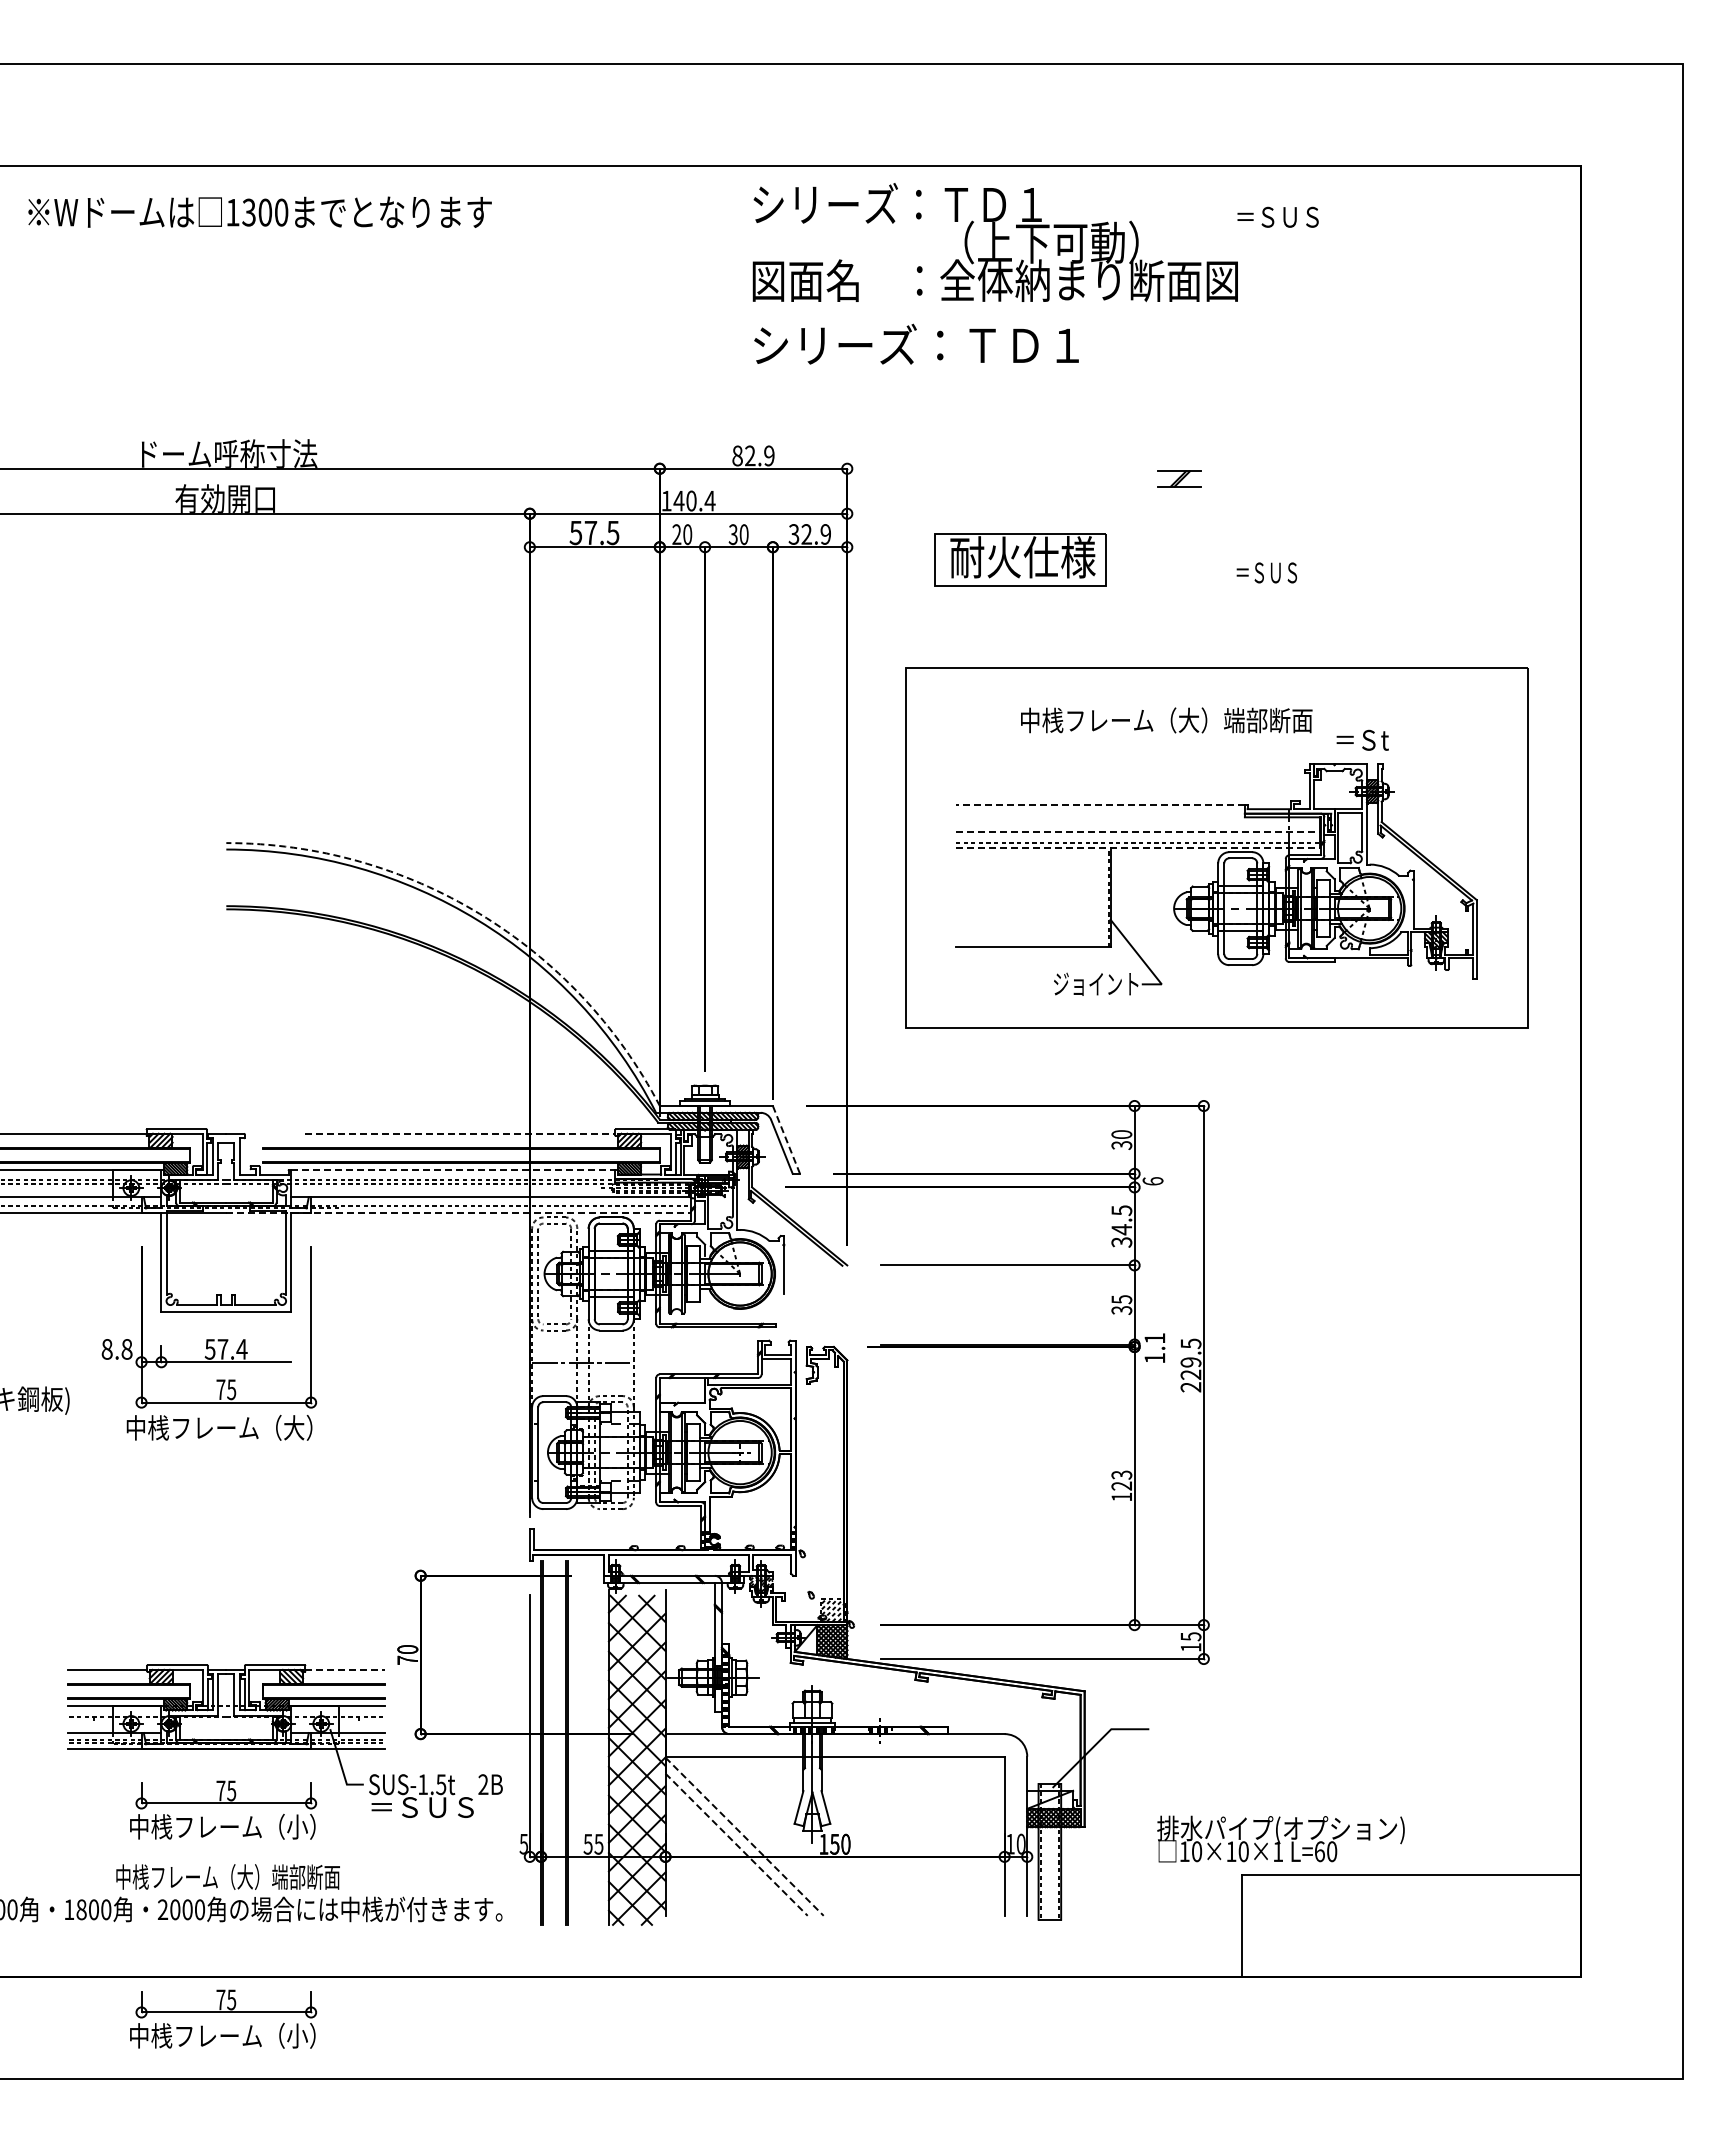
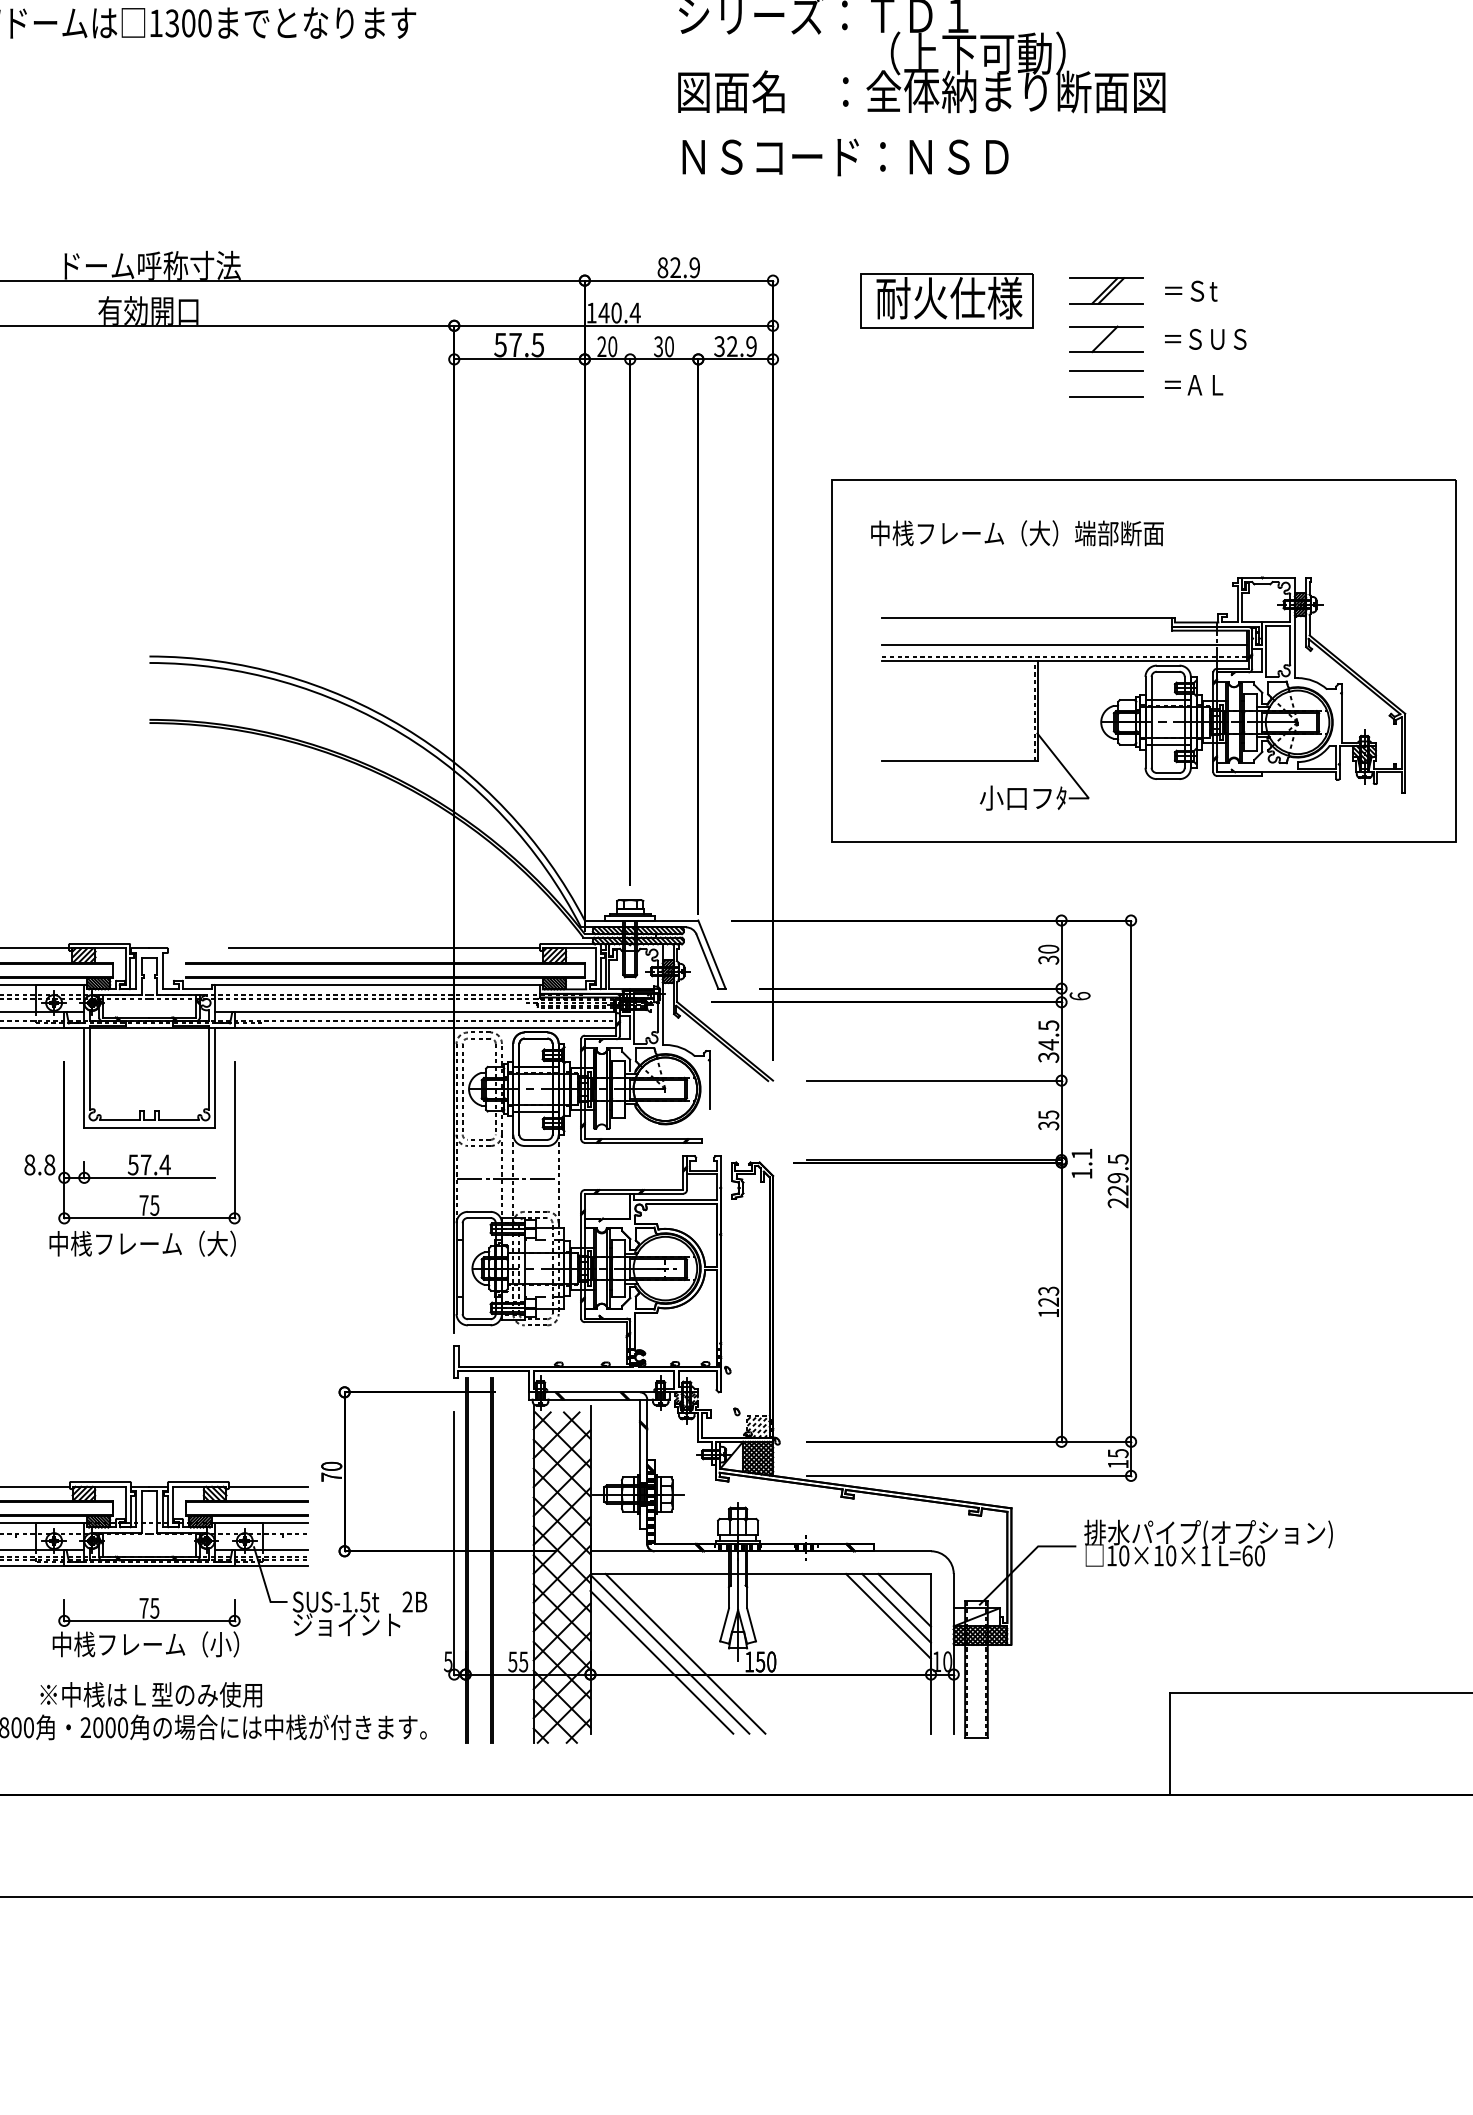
text: (1277, 216) -> (1205, 338), moved
text: (917, 343) -> (843, 154), シリーズ：ＴＤ１ -> ＮＳコード：ＮＳＤ
part: (1179, 478) -> (1106, 290), size x1.67
part: (1179, 526) -> (1106, 338), added
part: (1020, 559) -> (946, 300), moved
line: (1179, 559) -> (1106, 371), added
text: (1266, 572) -> (1194, 384), ＝ＳＵＳ -> ＝ＡＬ
line: (1179, 584) -> (1106, 396), added
text: (1166, 720) -> (1017, 533), moved
text: (1362, 739) -> (1191, 290), moved
line: (1099, 804) -> (1026, 617), dashed -> solid
line: (1137, 831) -> (1064, 644), dashed -> solid
line: (1137, 847) -> (1064, 660), dashed -> solid
arc: (479, 913) -> (403, 727), dashed -> solid
text: (1096, 983) -> (1023, 797), ジョイント -> 小口フﾀ
line: (460, 1133) -> (384, 948), dashed -> solid
line: (786, 1139) -> (711, 954), dashed -> solid
line: (453, 1170) -> (377, 985), dashed -> solid
line: (459, 1212) -> (383, 1027), dashed -> solid
line: (345, 1669) -> (269, 1486), dashed -> solid
line: (978, 1782) -> (904, 1599), added
line: (970, 1790) -> (896, 1607), added
line: (962, 1798) -> (888, 1615), added
text: (423, 1807) -> (347, 1624), ＝ＳＵＳ -> ジョイント
line: (759, 1835) -> (684, 1653), added
line: (744, 1836) -> (669, 1654), dashed -> solid
text: (1280, 1838) -> (1208, 1542), moved
line: (736, 1844) -> (661, 1662), dashed -> solid
text: (227, 1876) -> (150, 1694), 中桟フレーム（大）端部断面 -> ※中桟はＬ型のみ使用
part: (223, 2018) -> (146, 1836), removed

